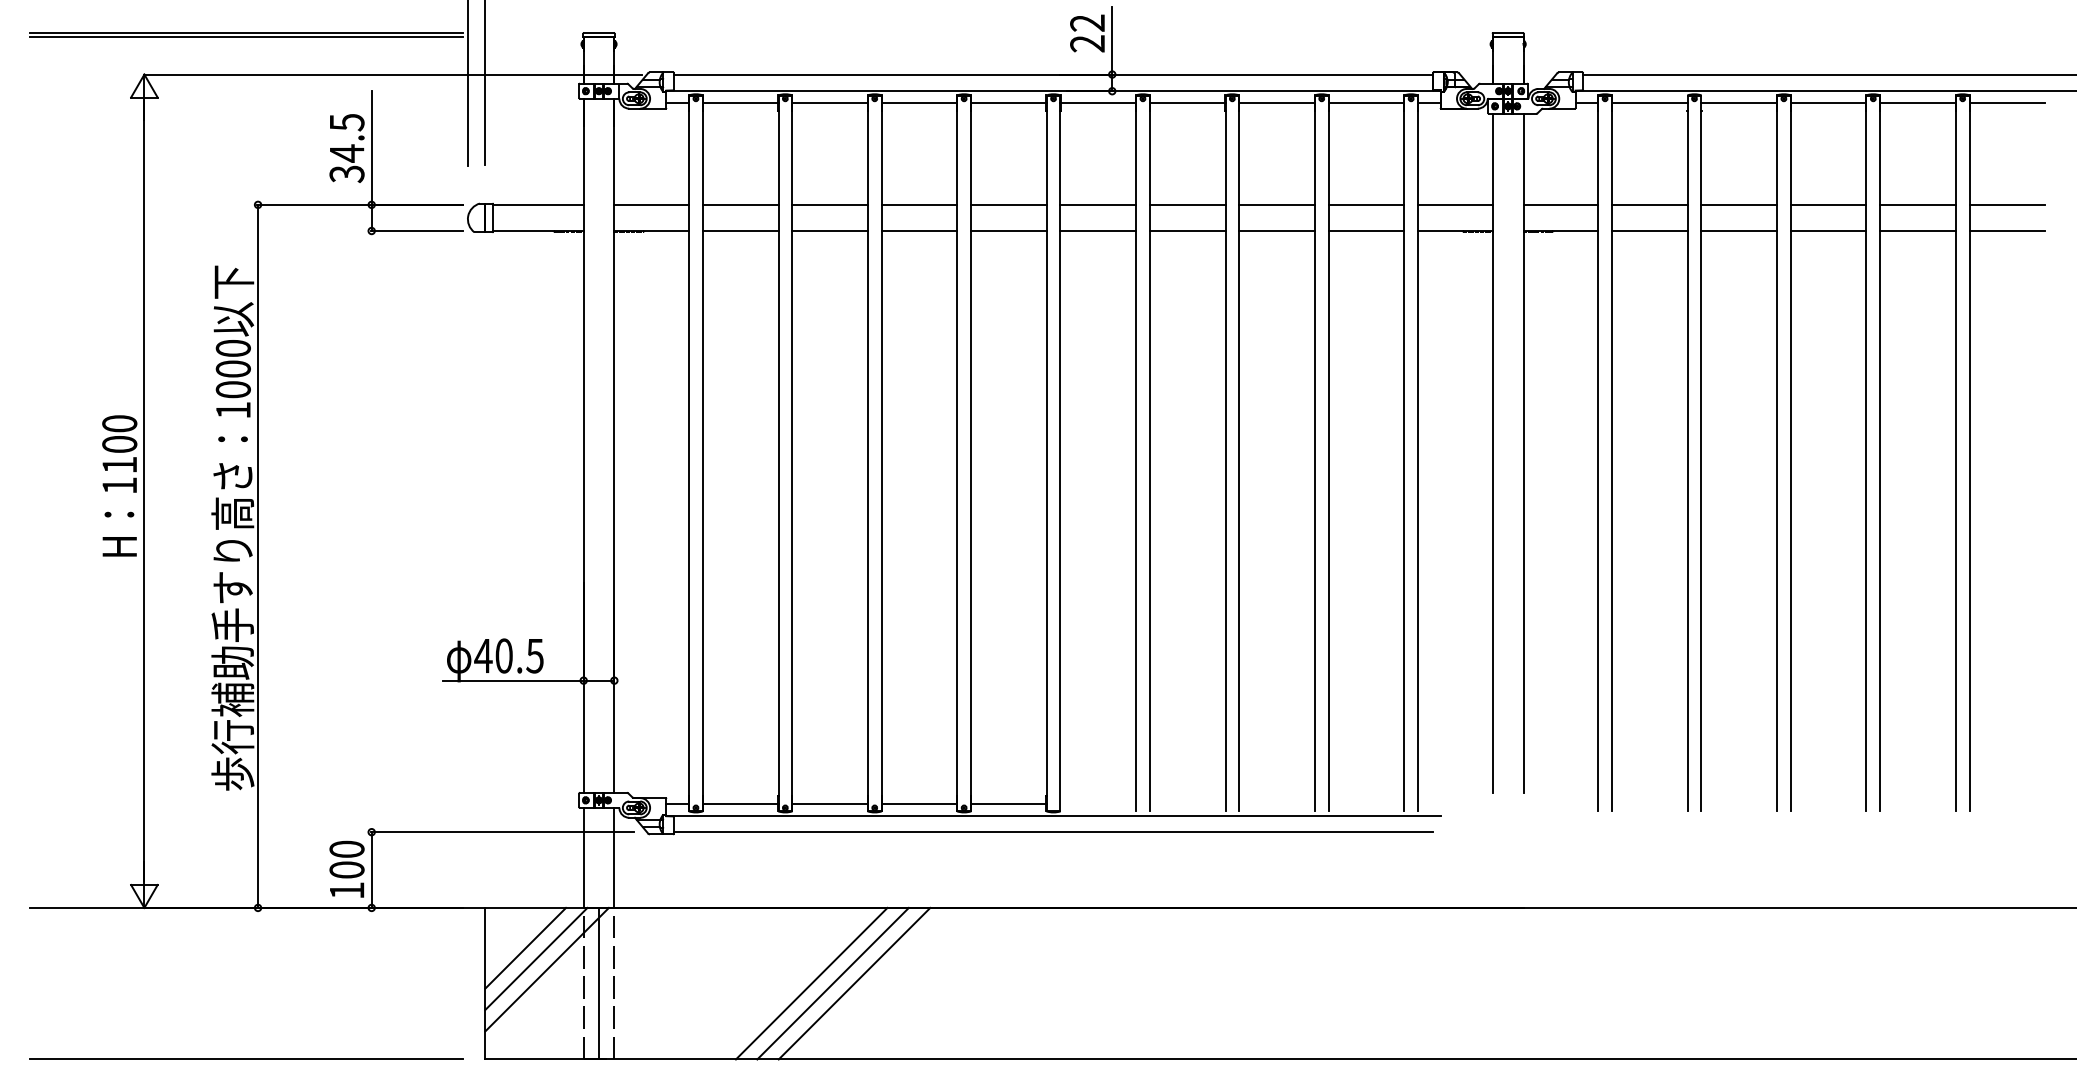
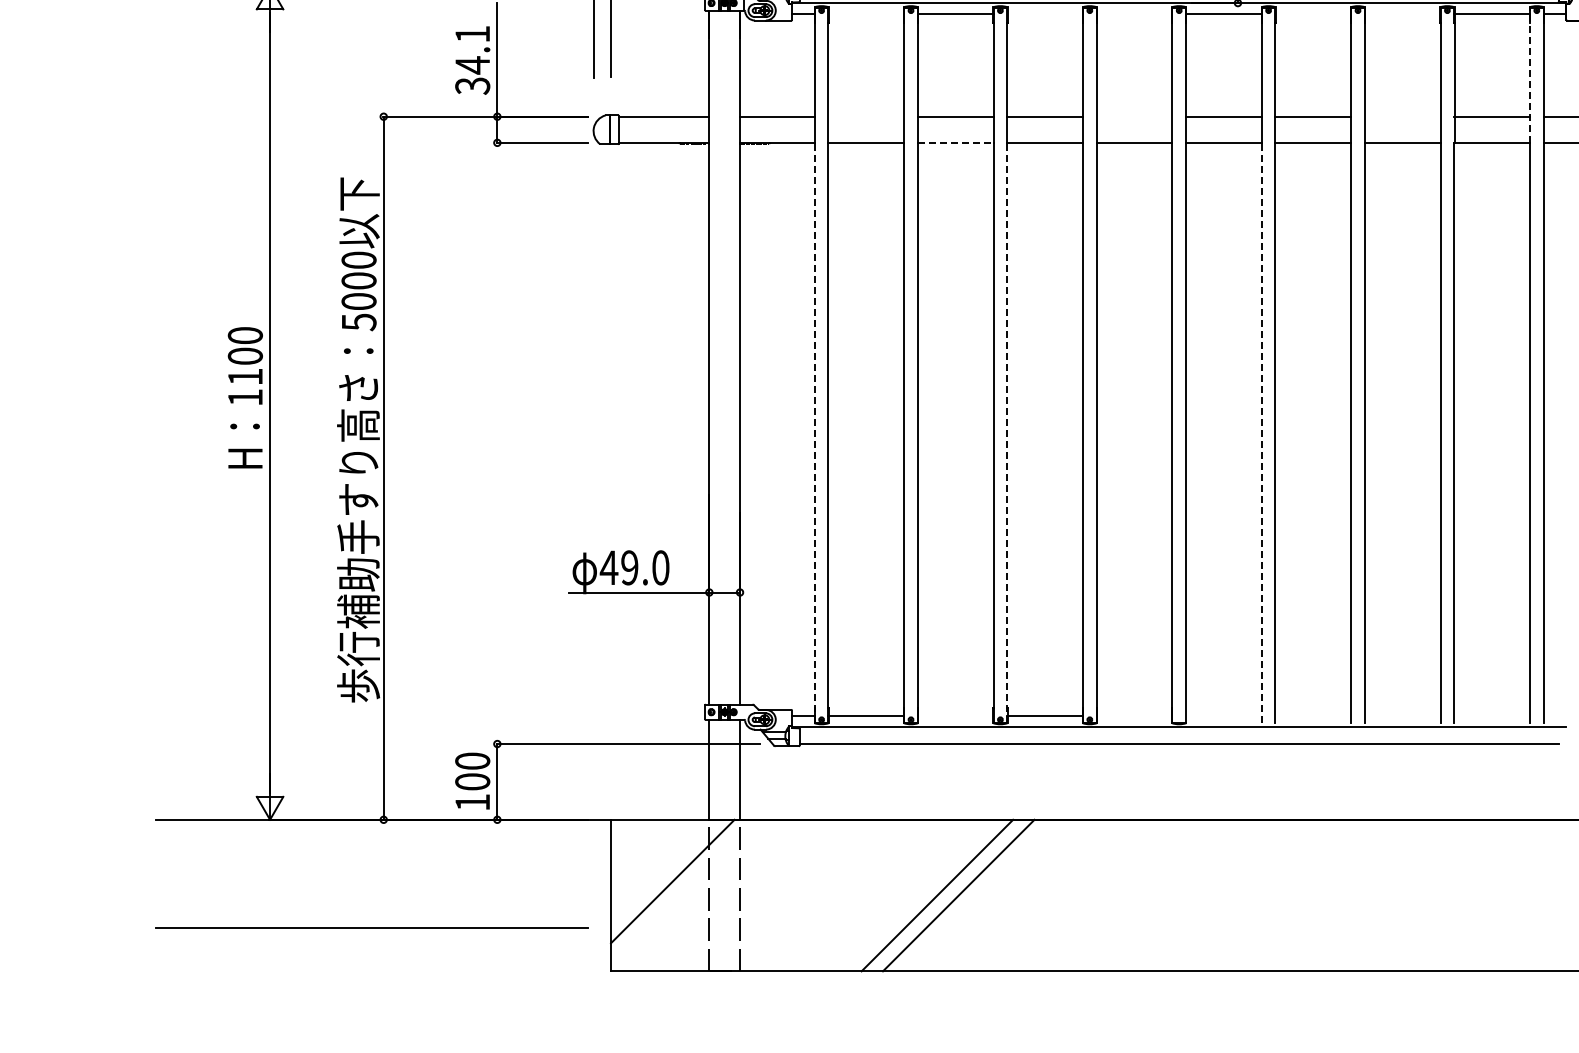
line: (740, 102) -> (866, 14), removed
line: (919, 102) -> (1045, 14), removed
line: (1008, 102) -> (1134, 14), removed
line: (1187, 102) -> (1313, 14), removed
line: (1276, 102) -> (1402, 14), removed
text: (347, 122) -> (473, 34), 34.5 -> 34.1
line: (1404, 163) -> (1530, 75), solid -> dashed
line: (740, 204) -> (866, 116), removed
line: (1008, 204) -> (1134, 116), removed
line: (1276, 204) -> (1402, 116), removed
line: (830, 231) -> (956, 143), solid -> dashed
text: (233, 410) -> (359, 322), 1000 -> 5000
line: (689, 520) -> (815, 432), solid -> dashed
line: (881, 520) -> (1007, 432), solid -> dashed
line: (1136, 520) -> (1262, 432), solid -> dashed
text: (519, 655) -> (645, 567), 40.5 -> 49.0
line: (829, 804) -> (955, 716), removed
line: (1008, 804) -> (1134, 716), removed
line: (525, 947) -> (651, 859), removed
line: (536, 958) -> (662, 870), removed
line: (598, 983) -> (724, 895), removed
line: (854, 983) -> (980, 895), removed
line: (246, 1058) -> (372, 927), moved

